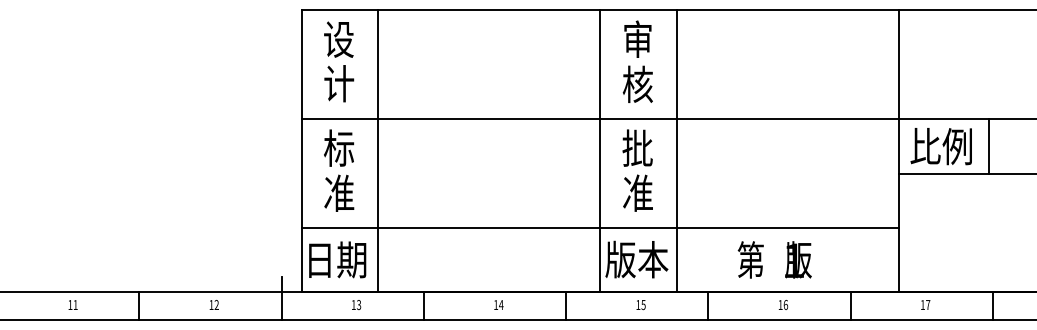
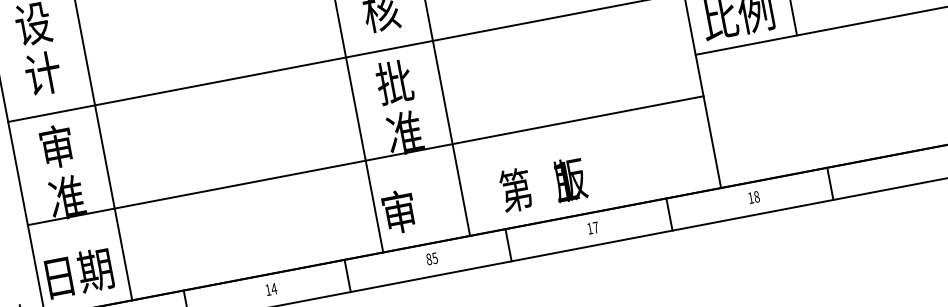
text: (339, 147) -> (57, 145), 标 -> 审
line: (600, 228) -> (365, 160), moved
text: (636, 259) -> (417, 208), 版本 -> 审
text: (774, 259) -> (542, 184), moved
text: (785, 304) -> (595, 227), 16 -> 17
text: (638, 305) -> (429, 259), 15 -> 85
text: (928, 305) -> (757, 197), 17 -> 18

